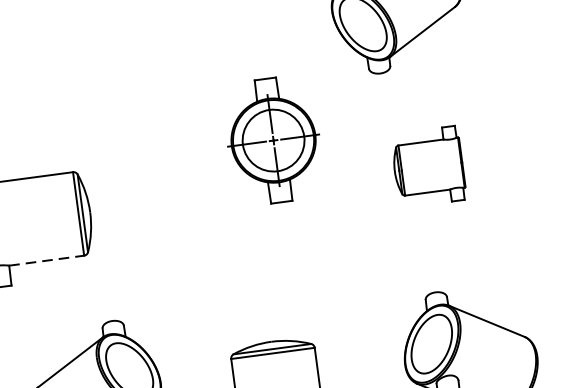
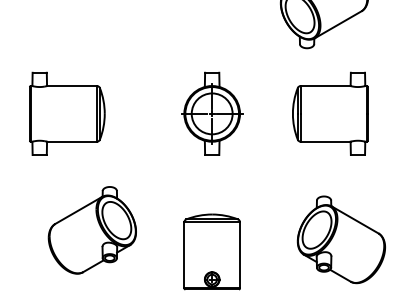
part: (273, 139) -> (212, 113), moved
part: (428, 166) -> (330, 113), size x1.67
line: (47, 260) -> (72, 141), dashed -> solid

